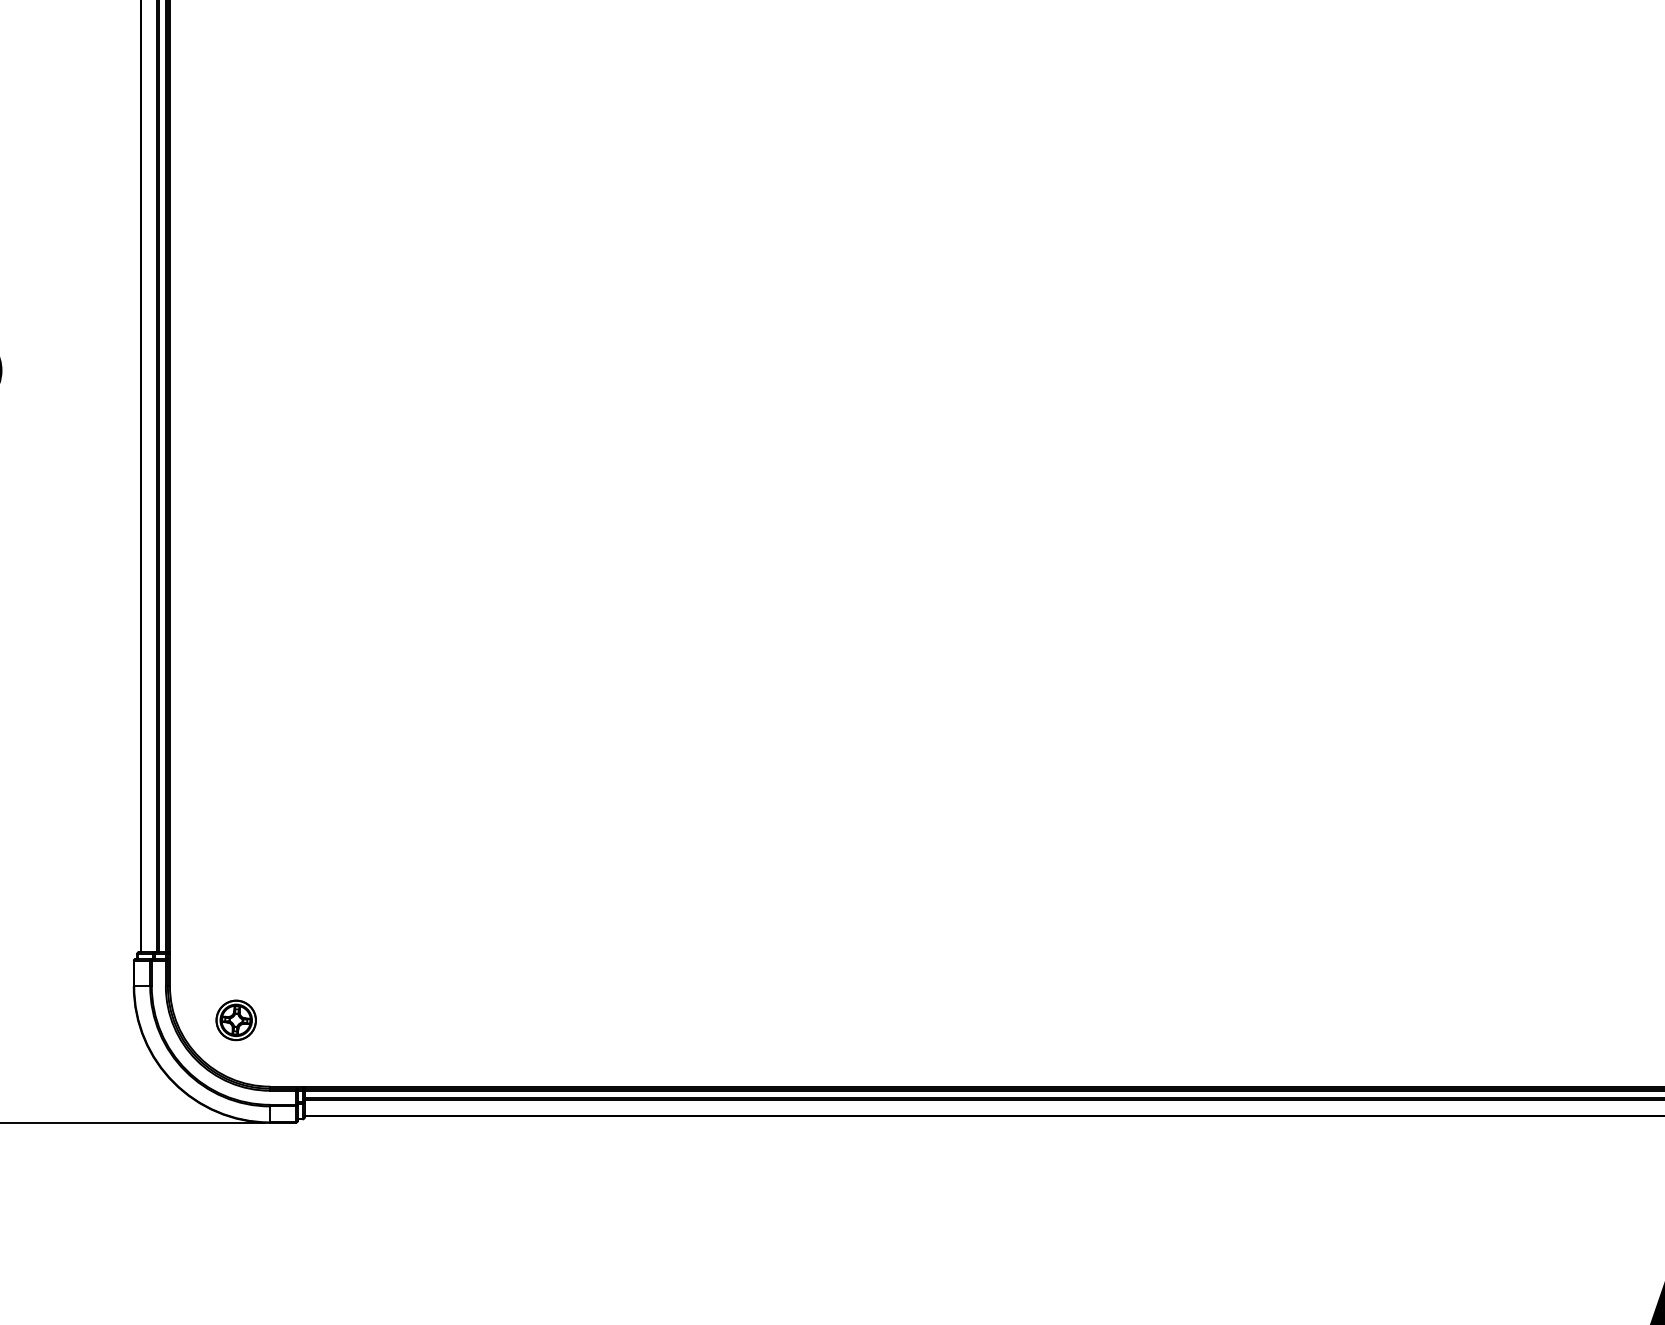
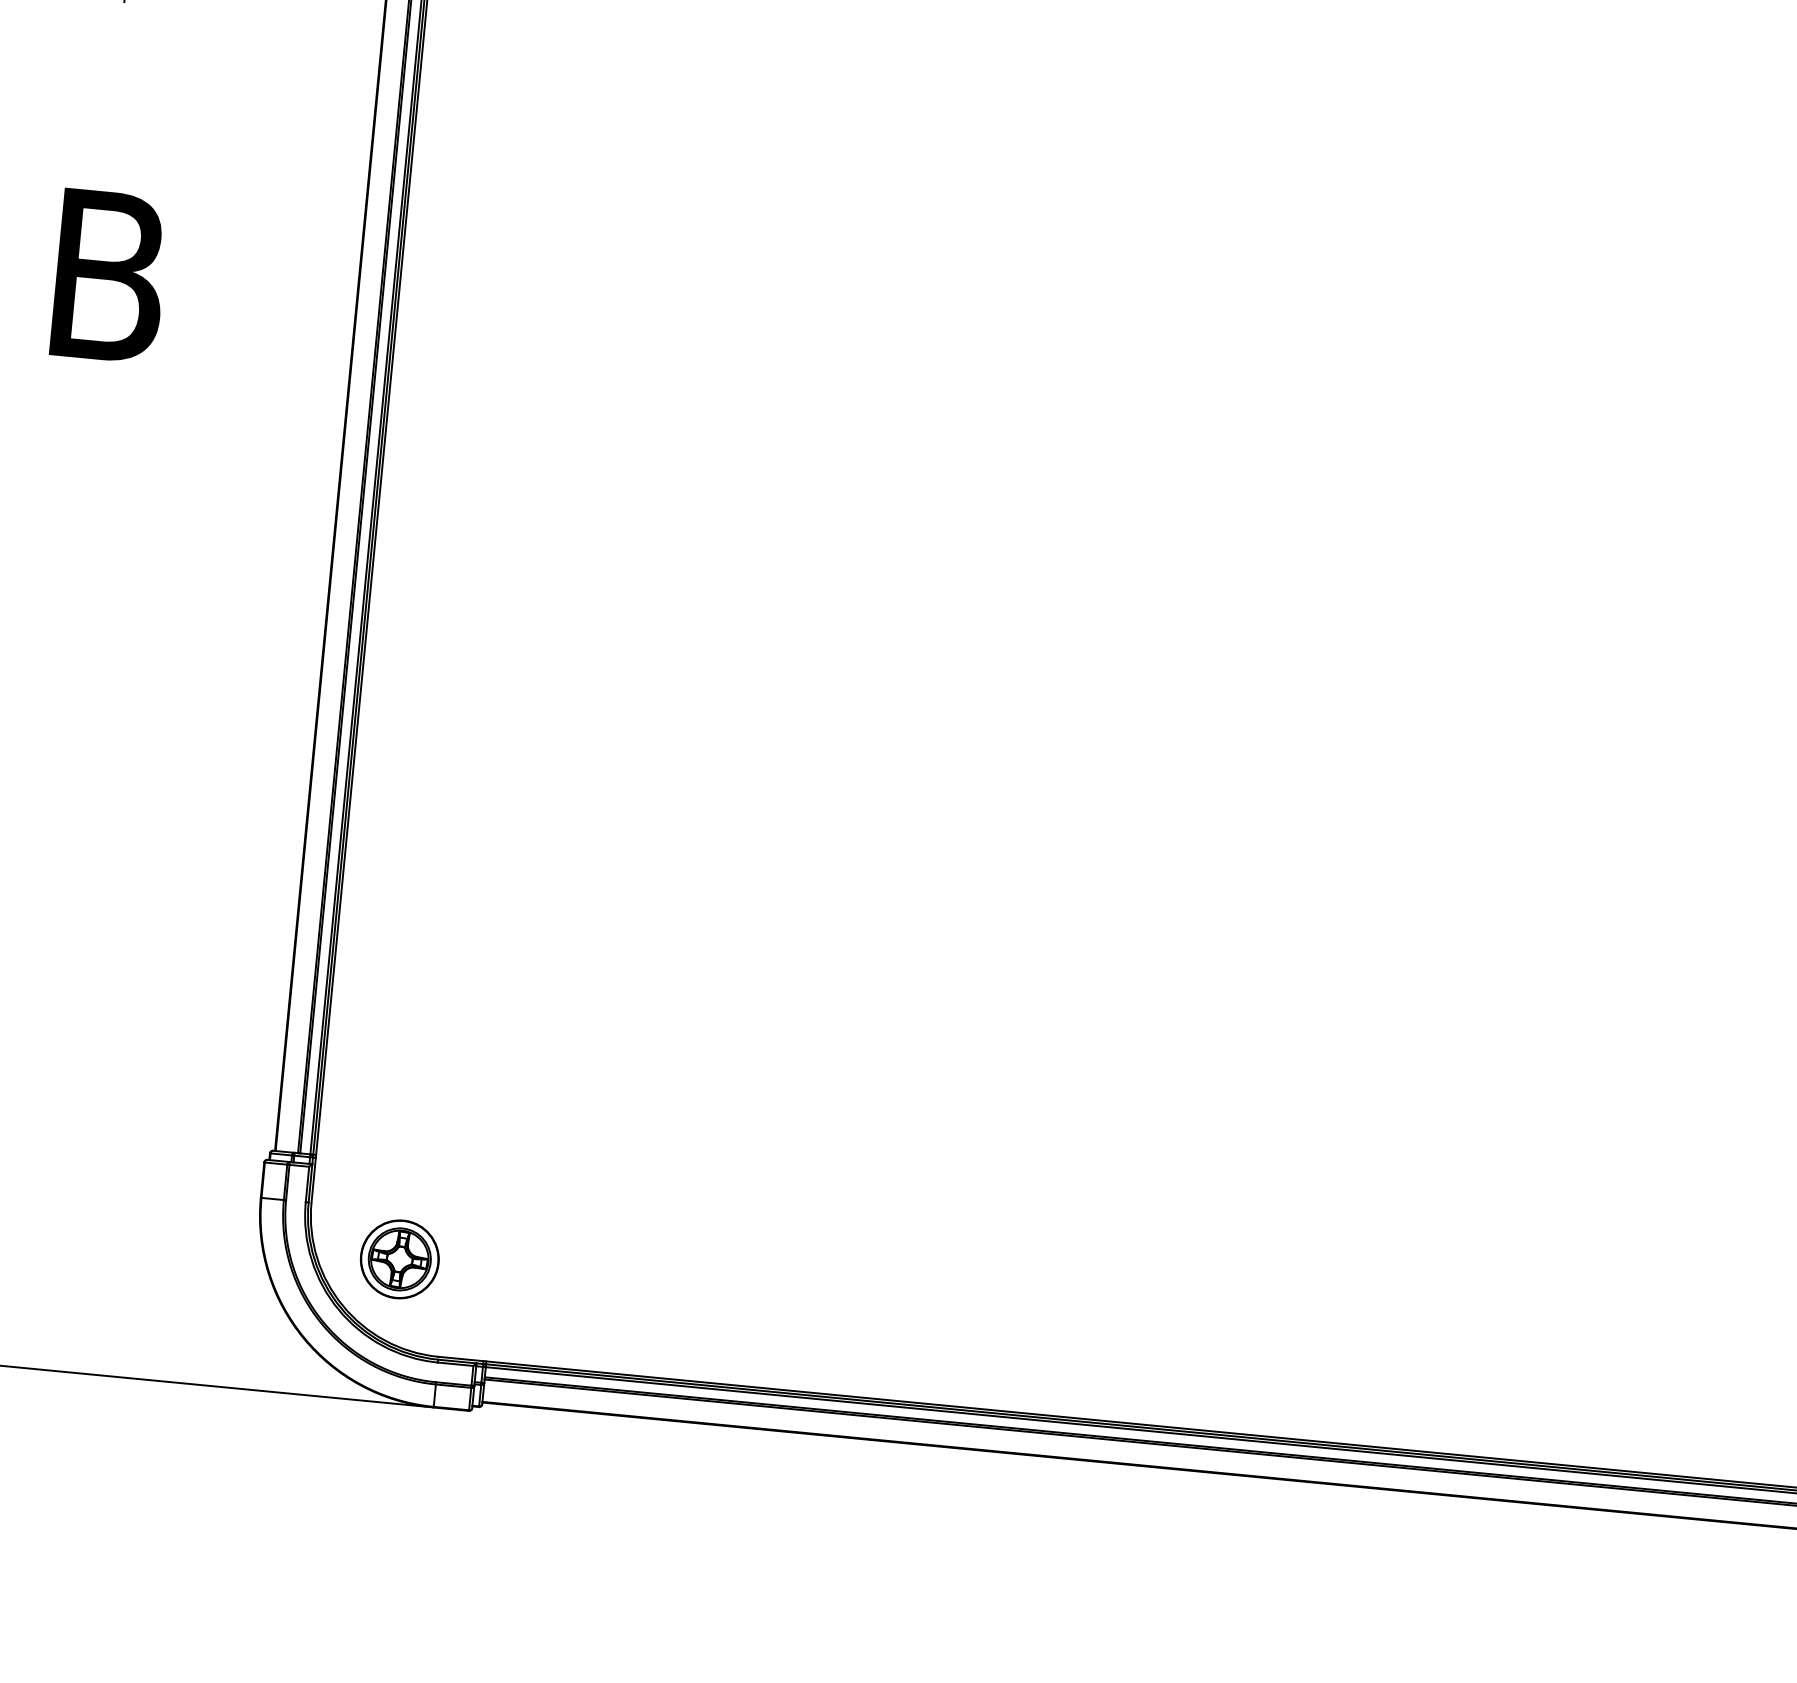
part: (235, 1020) -> (398, 1259), size x1.4

